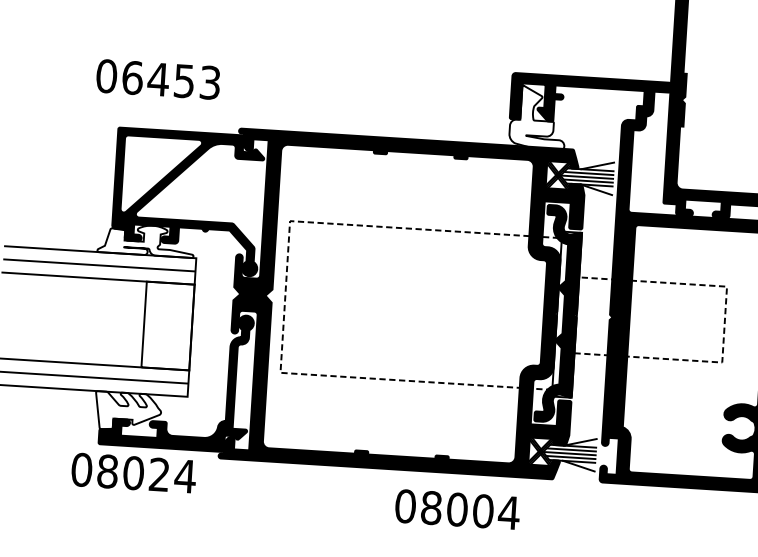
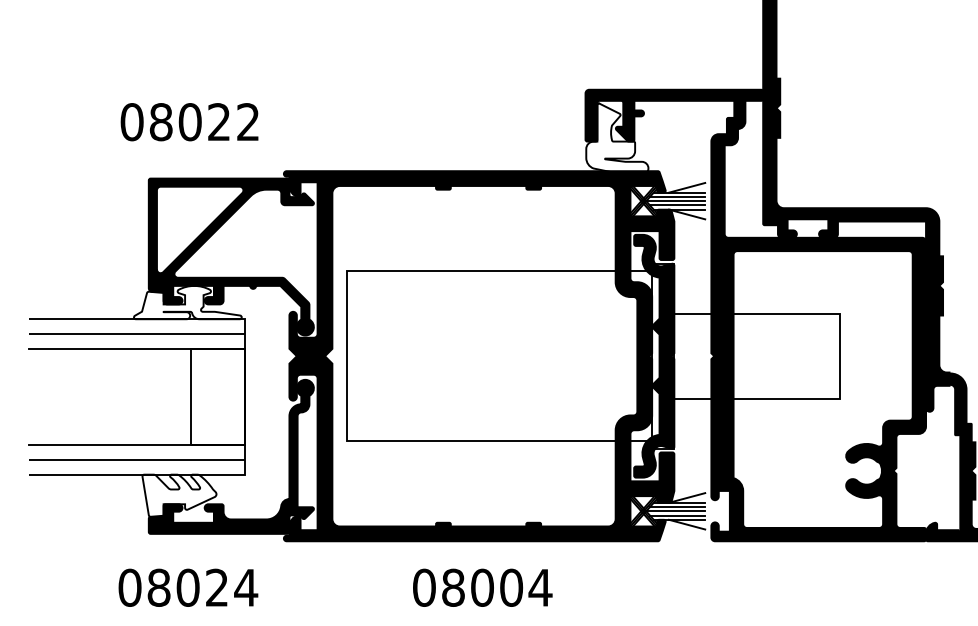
text: (171, 80) -> (204, 122), 06453 -> 08022
line: (285, 296) -> (347, 355), dashed -> solid
line: (724, 324) -> (840, 356), dashed -> solid
text: (134, 472) -> (188, 587), moved
text: (457, 509) -> (482, 587), moved

